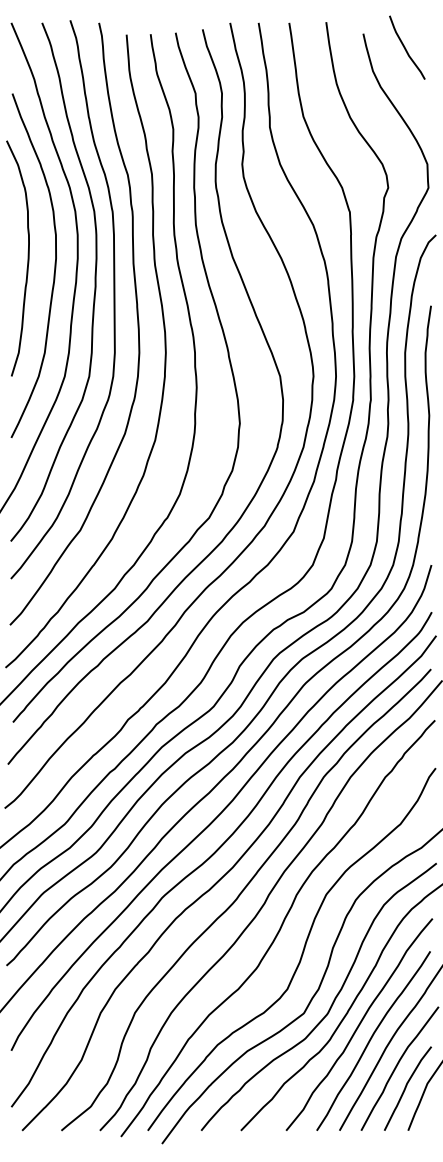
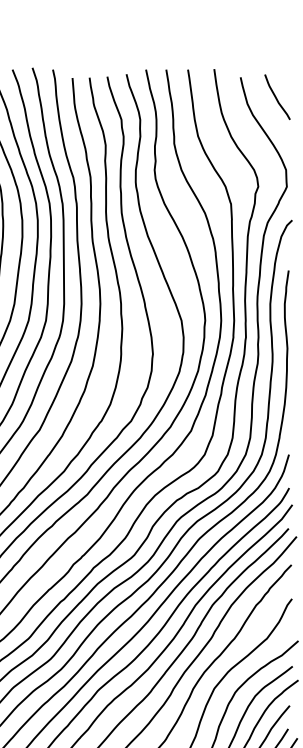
curve: (406, 48) -> (276, 97), moved

